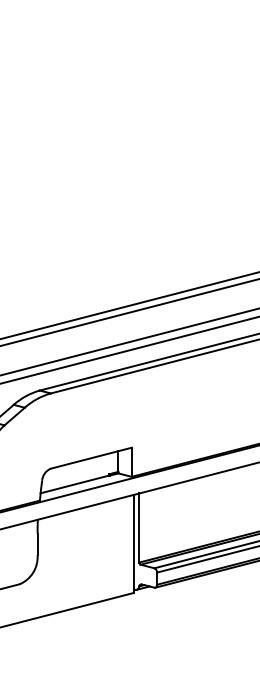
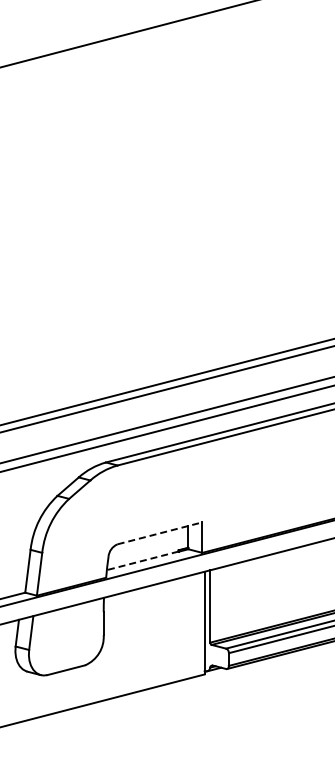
line: (91, 458) -> (160, 533), solid -> dashed
line: (74, 484) -> (142, 560), solid -> dashed

